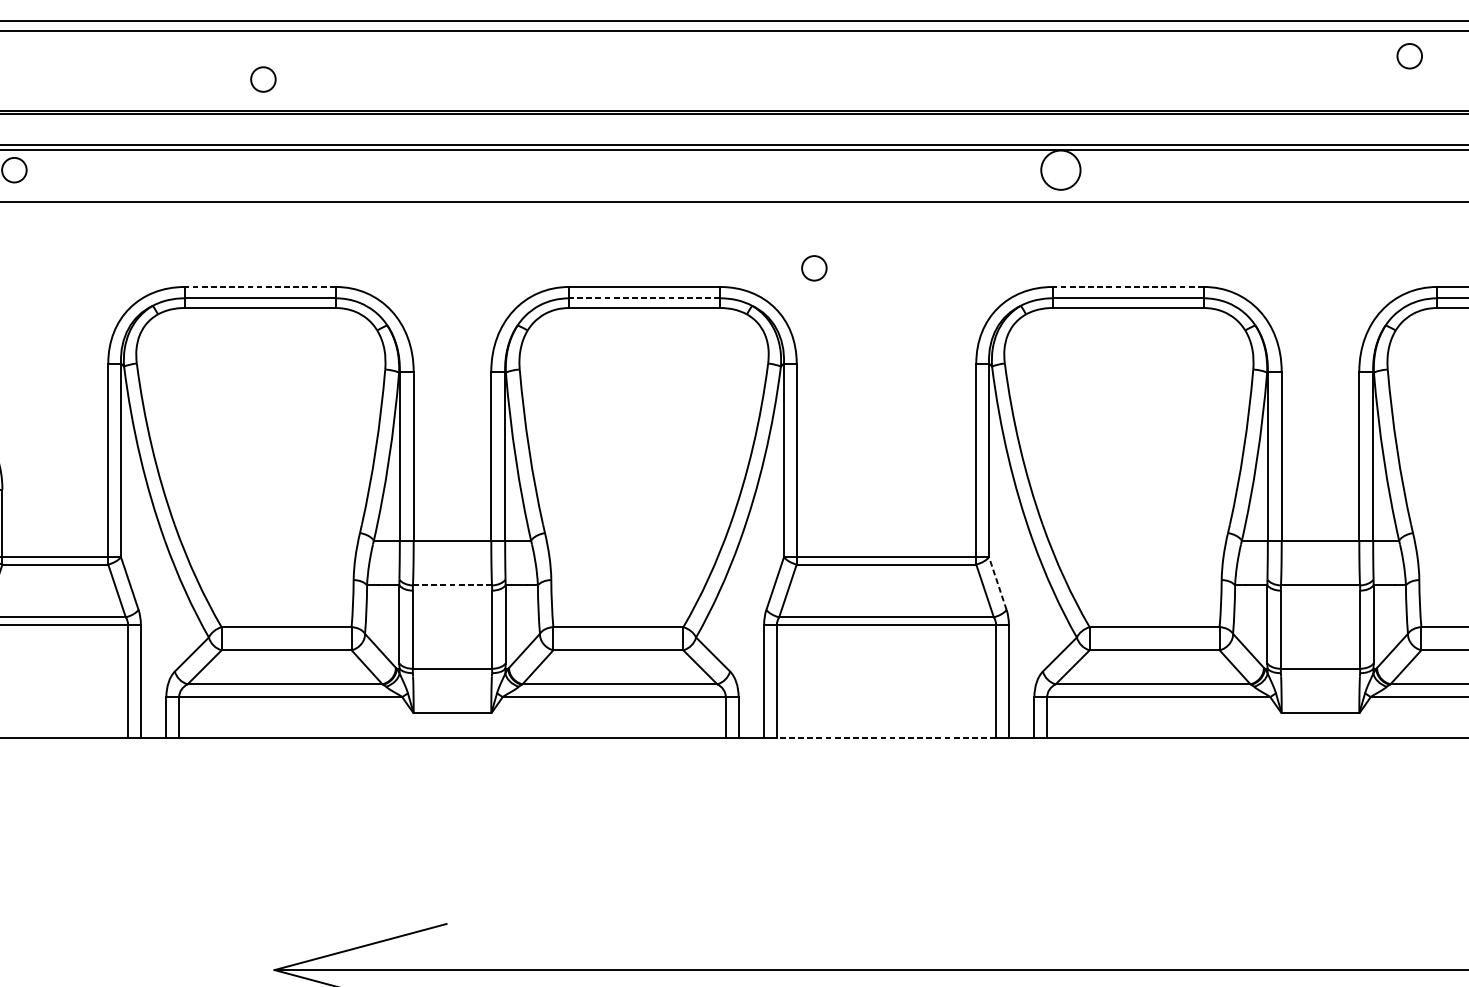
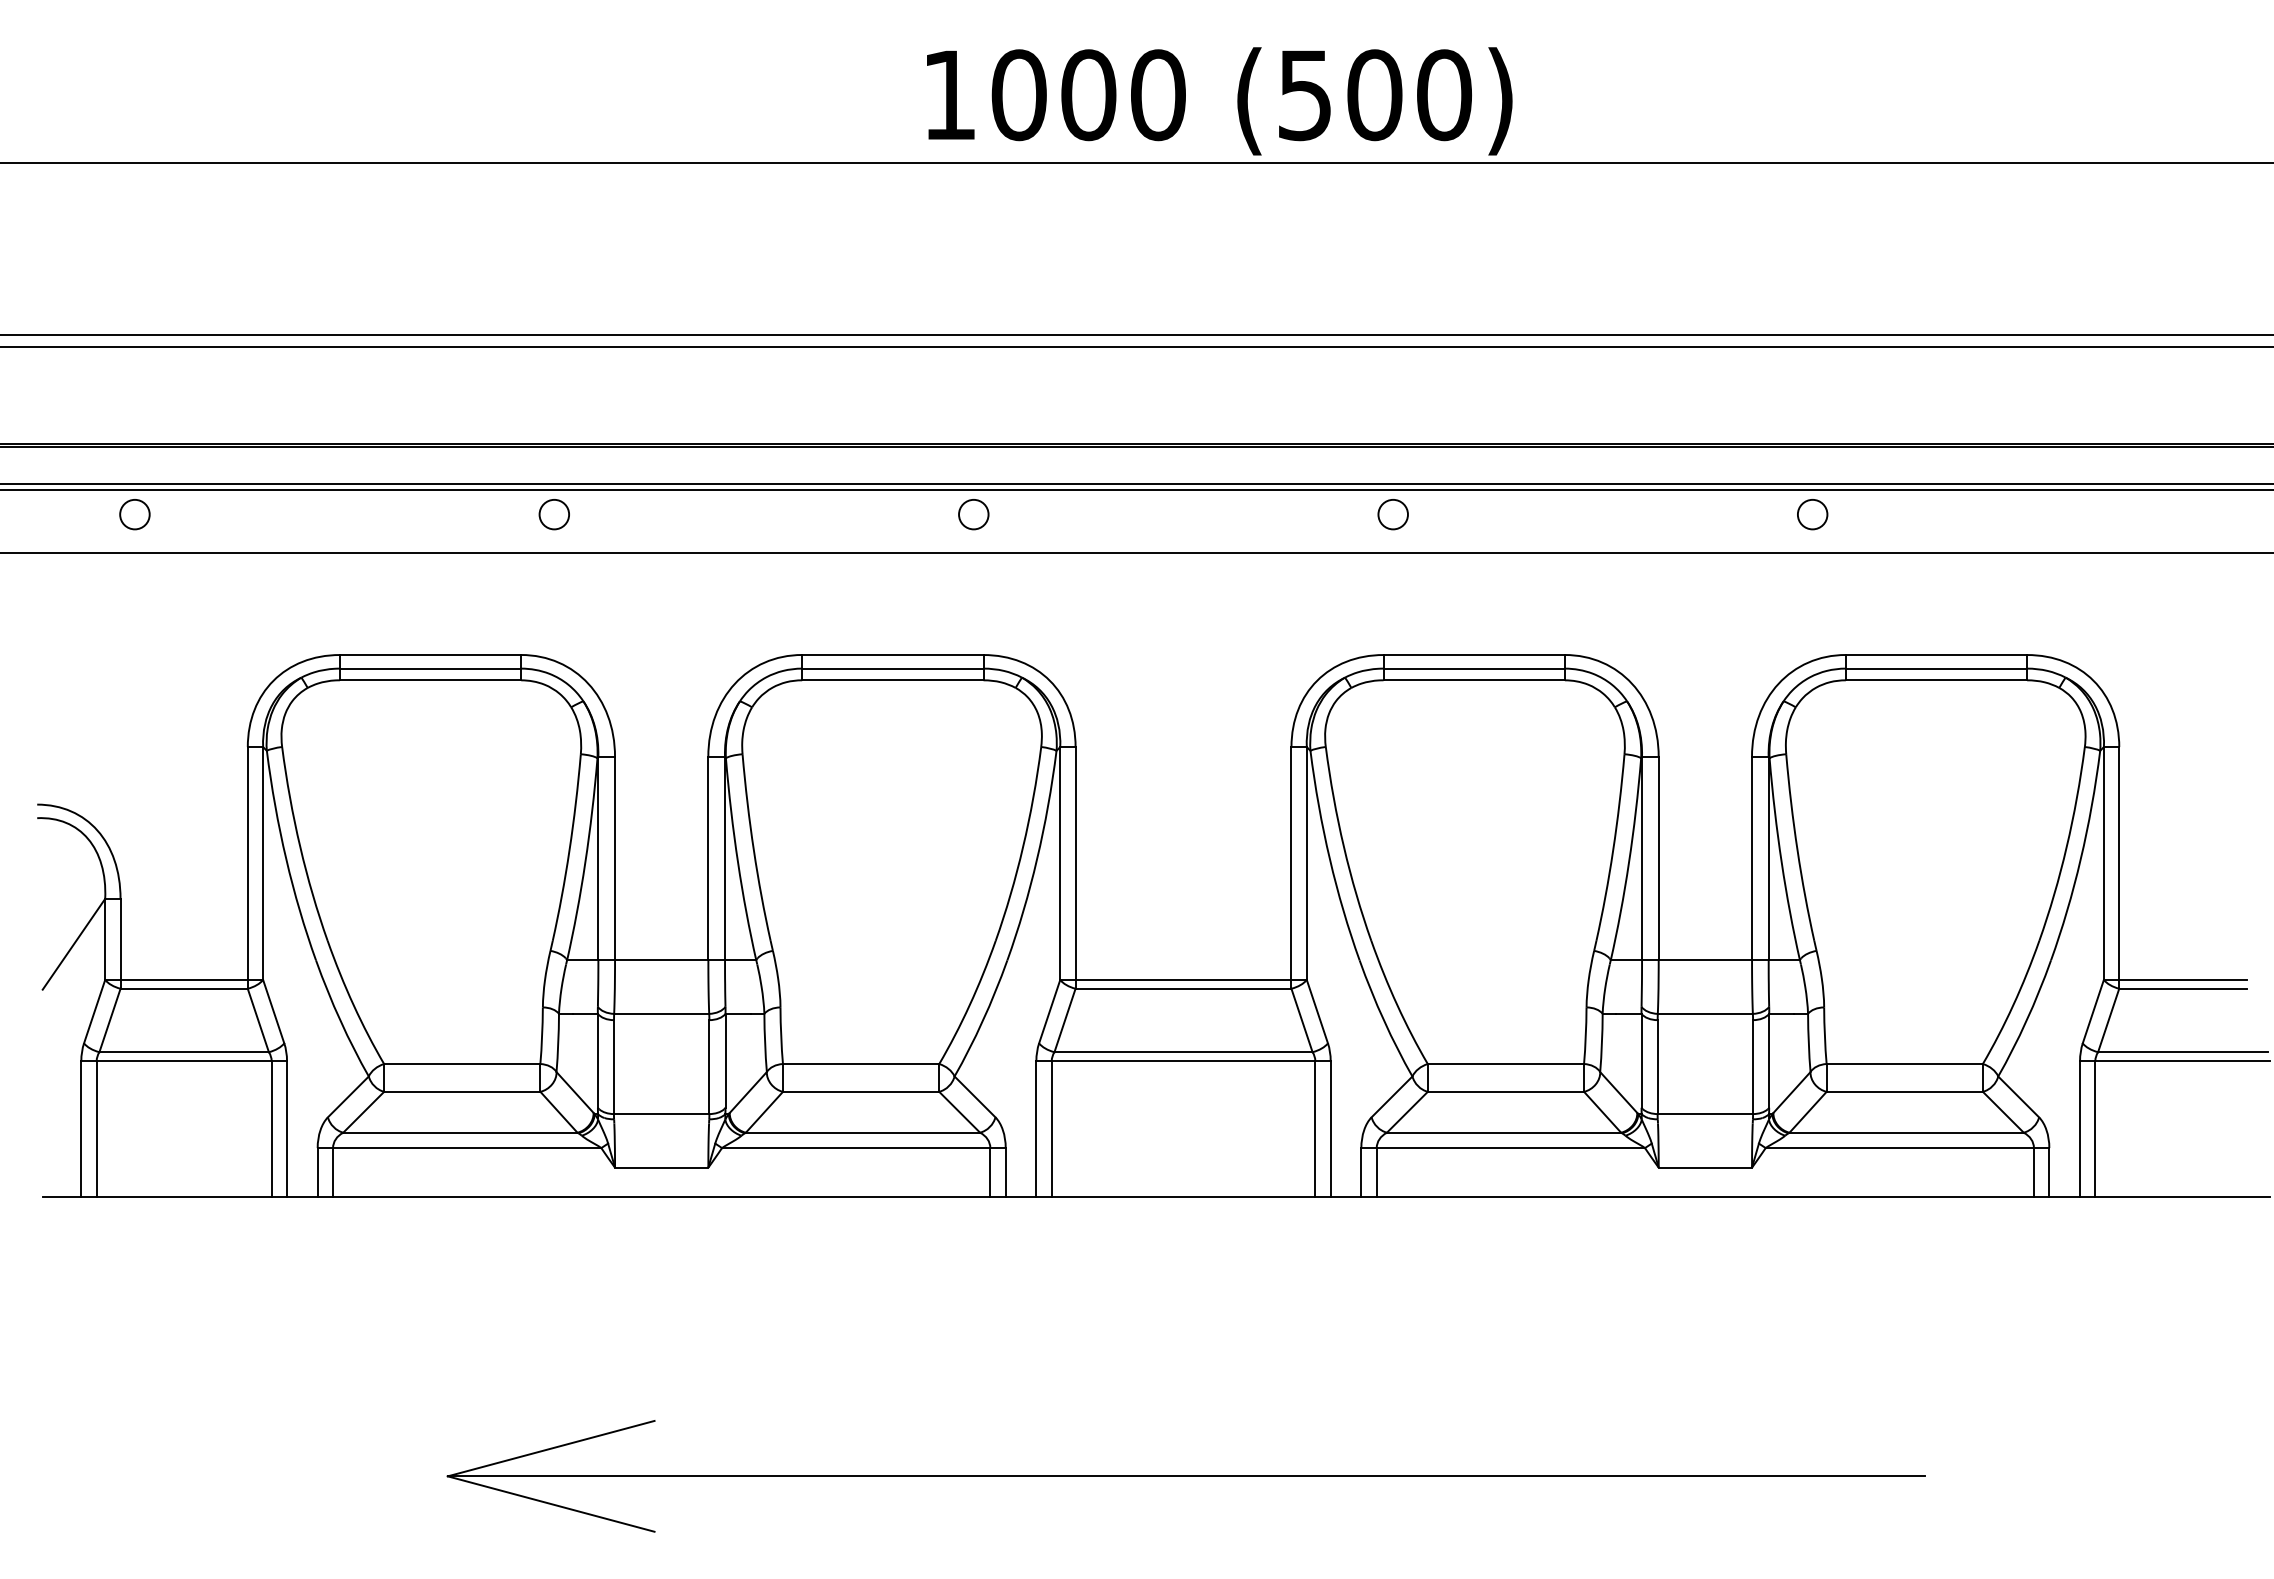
circle: (1409, 56) -> (1812, 514), moved
circle: (262, 79) -> (553, 514), moved
circle: (1060, 170) -> (1392, 514), size x0.62
circle: (814, 268) -> (973, 514), moved
line: (260, 286) -> (430, 654), dashed -> solid
line: (1128, 286) -> (1474, 654), dashed -> solid
line: (644, 298) -> (892, 668), dashed -> solid
line: (997, 583) -> (1317, 1011), dashed -> solid
line: (452, 585) -> (661, 1013), dashed -> solid
line: (886, 737) -> (1183, 1196), dashed -> solid

